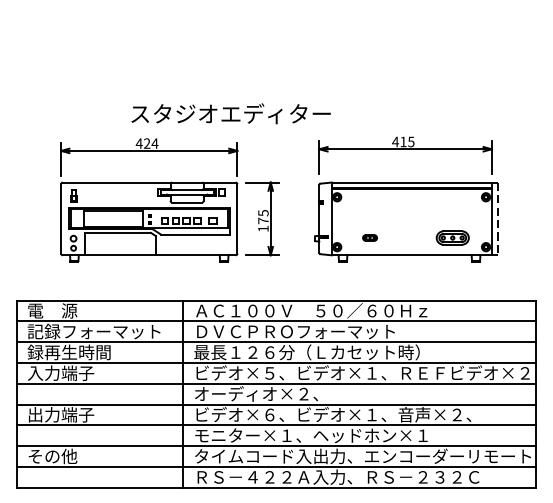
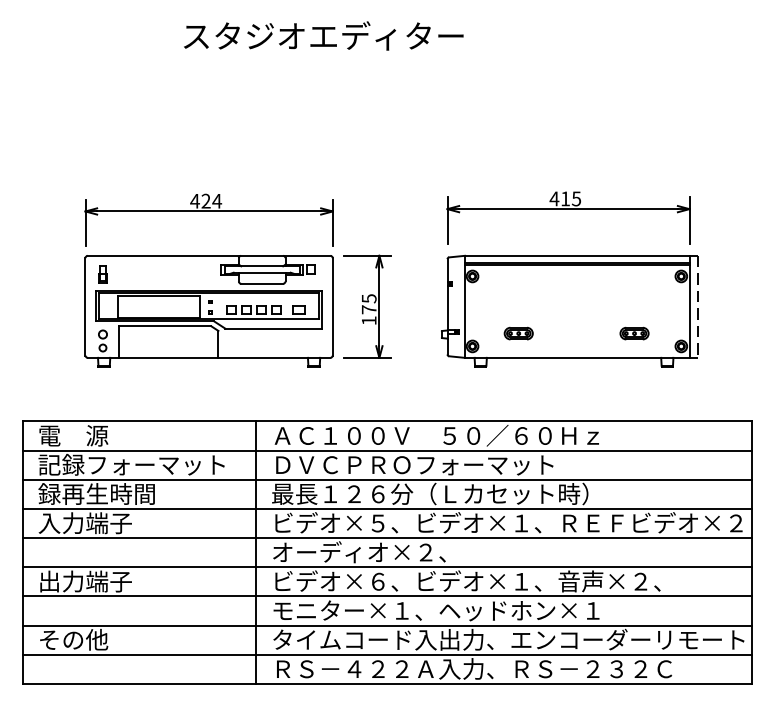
text: (230, 113) -> (322, 35), moved
part: (369, 237) -> (517, 332), size x1.43
part: (452, 237) -> (634, 332), size x0.62

